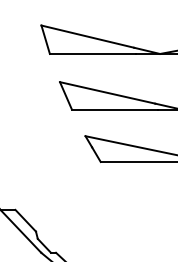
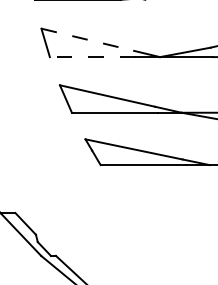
line: (87, 36) -> (87, 39), solid -> dashed
line: (92, 54) -> (92, 57), solid -> dashed

